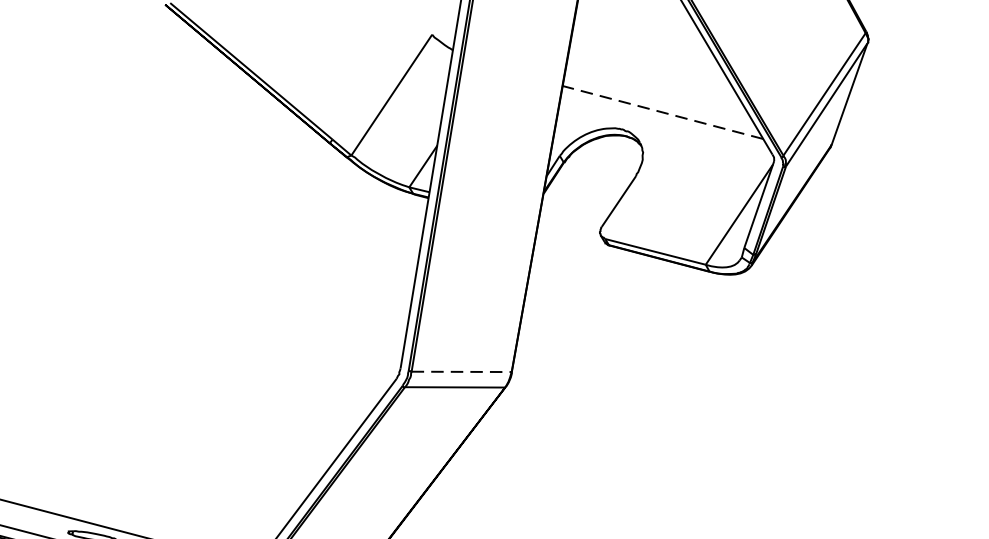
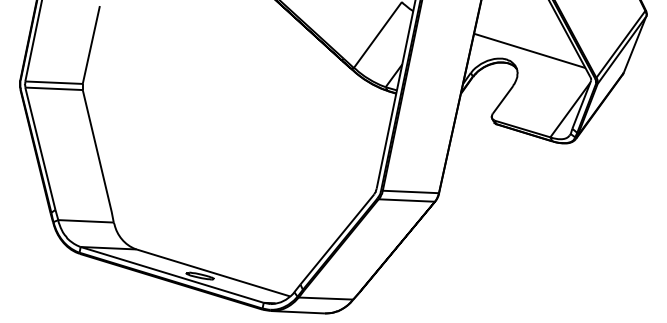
line: (662, 111) -> (529, 50), dashed -> solid
line: (462, 372) -> (411, 192), dashed -> solid

